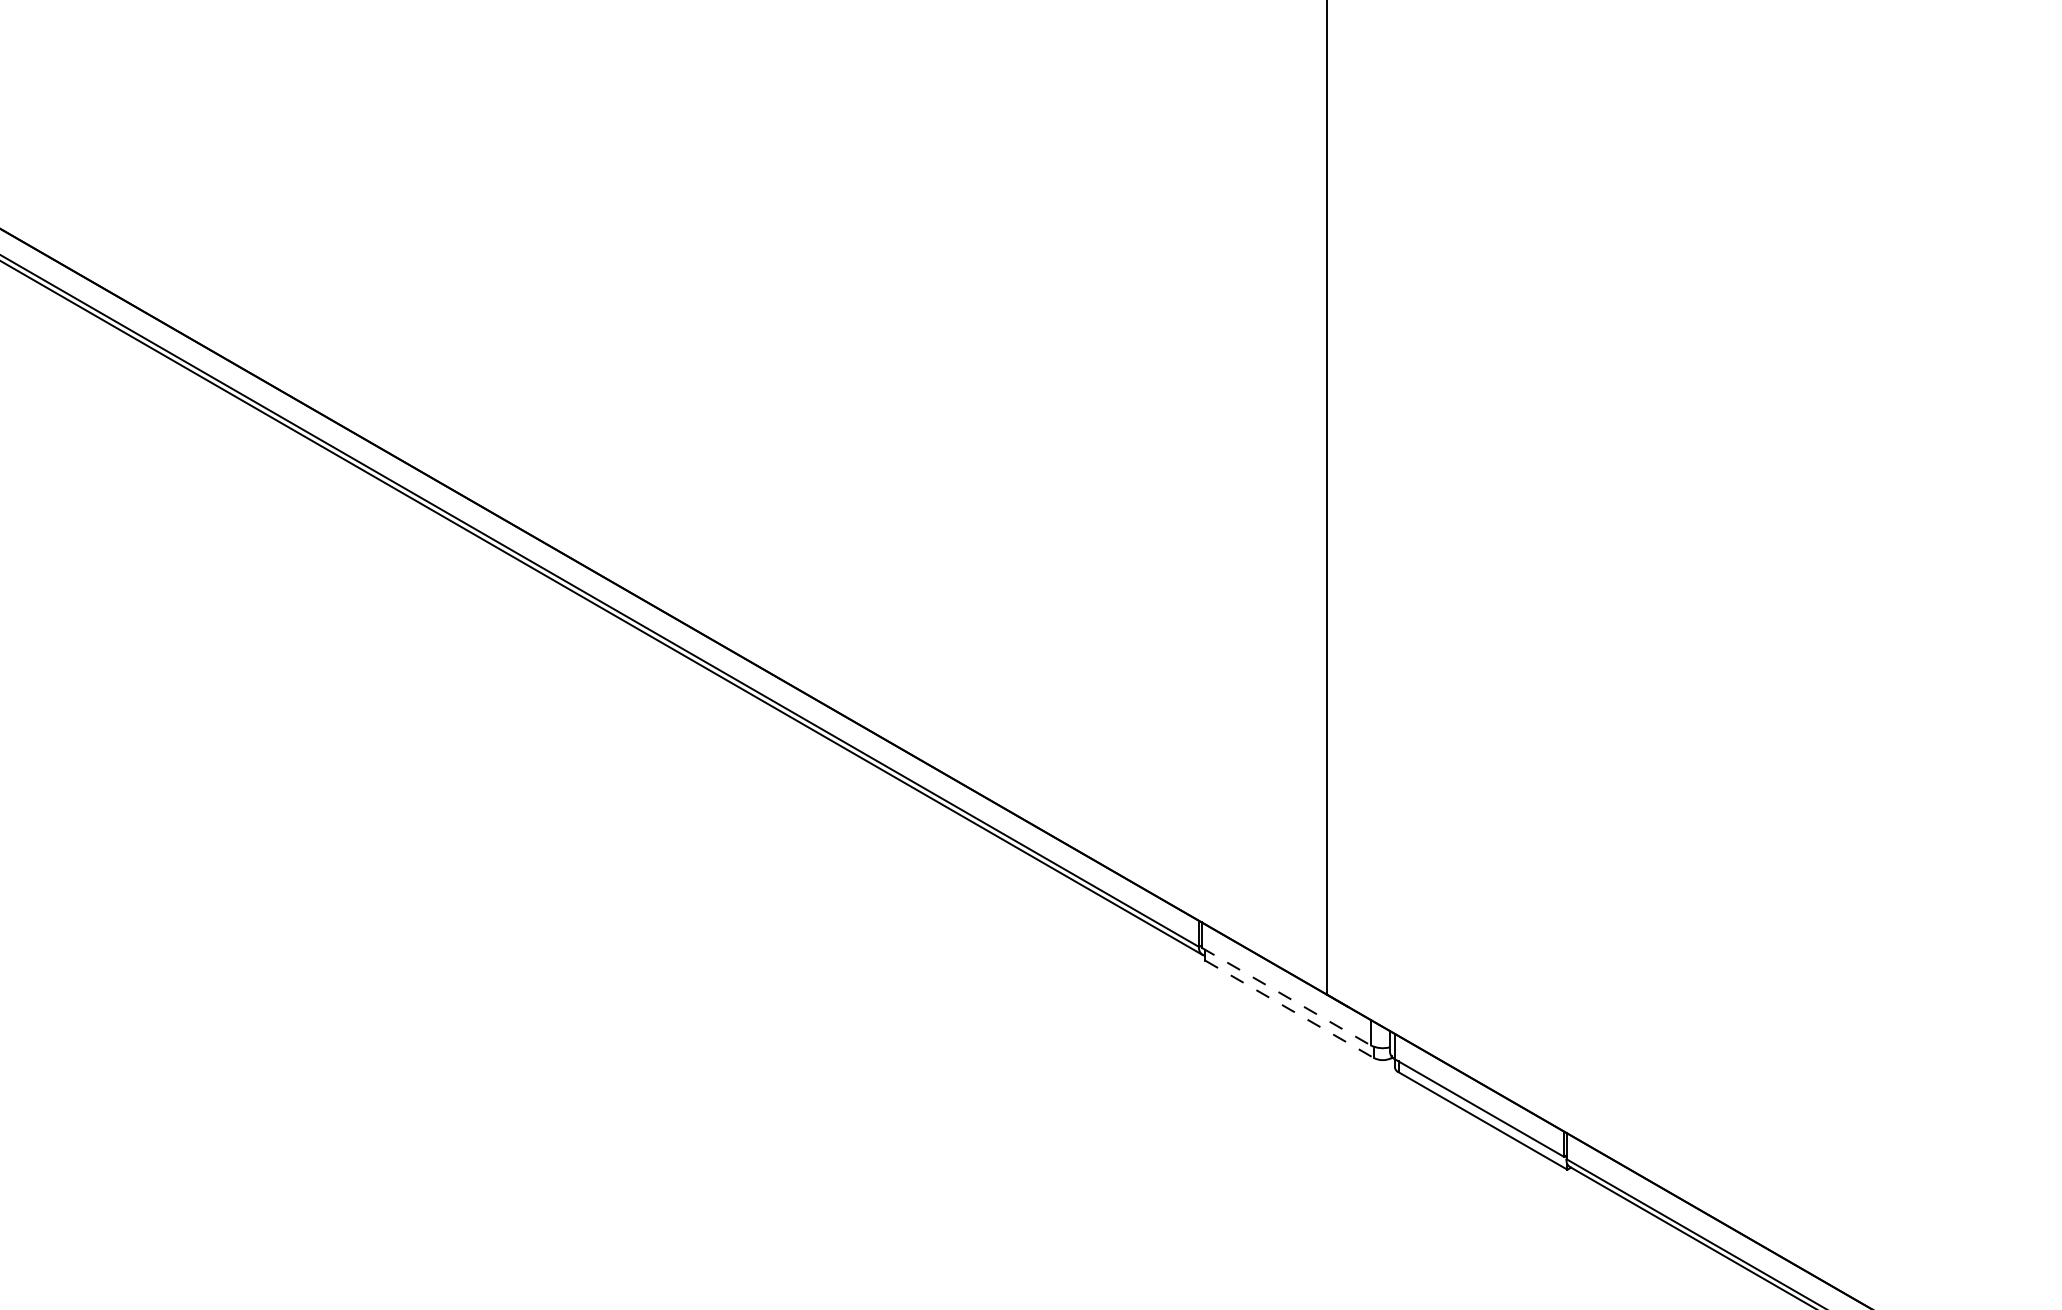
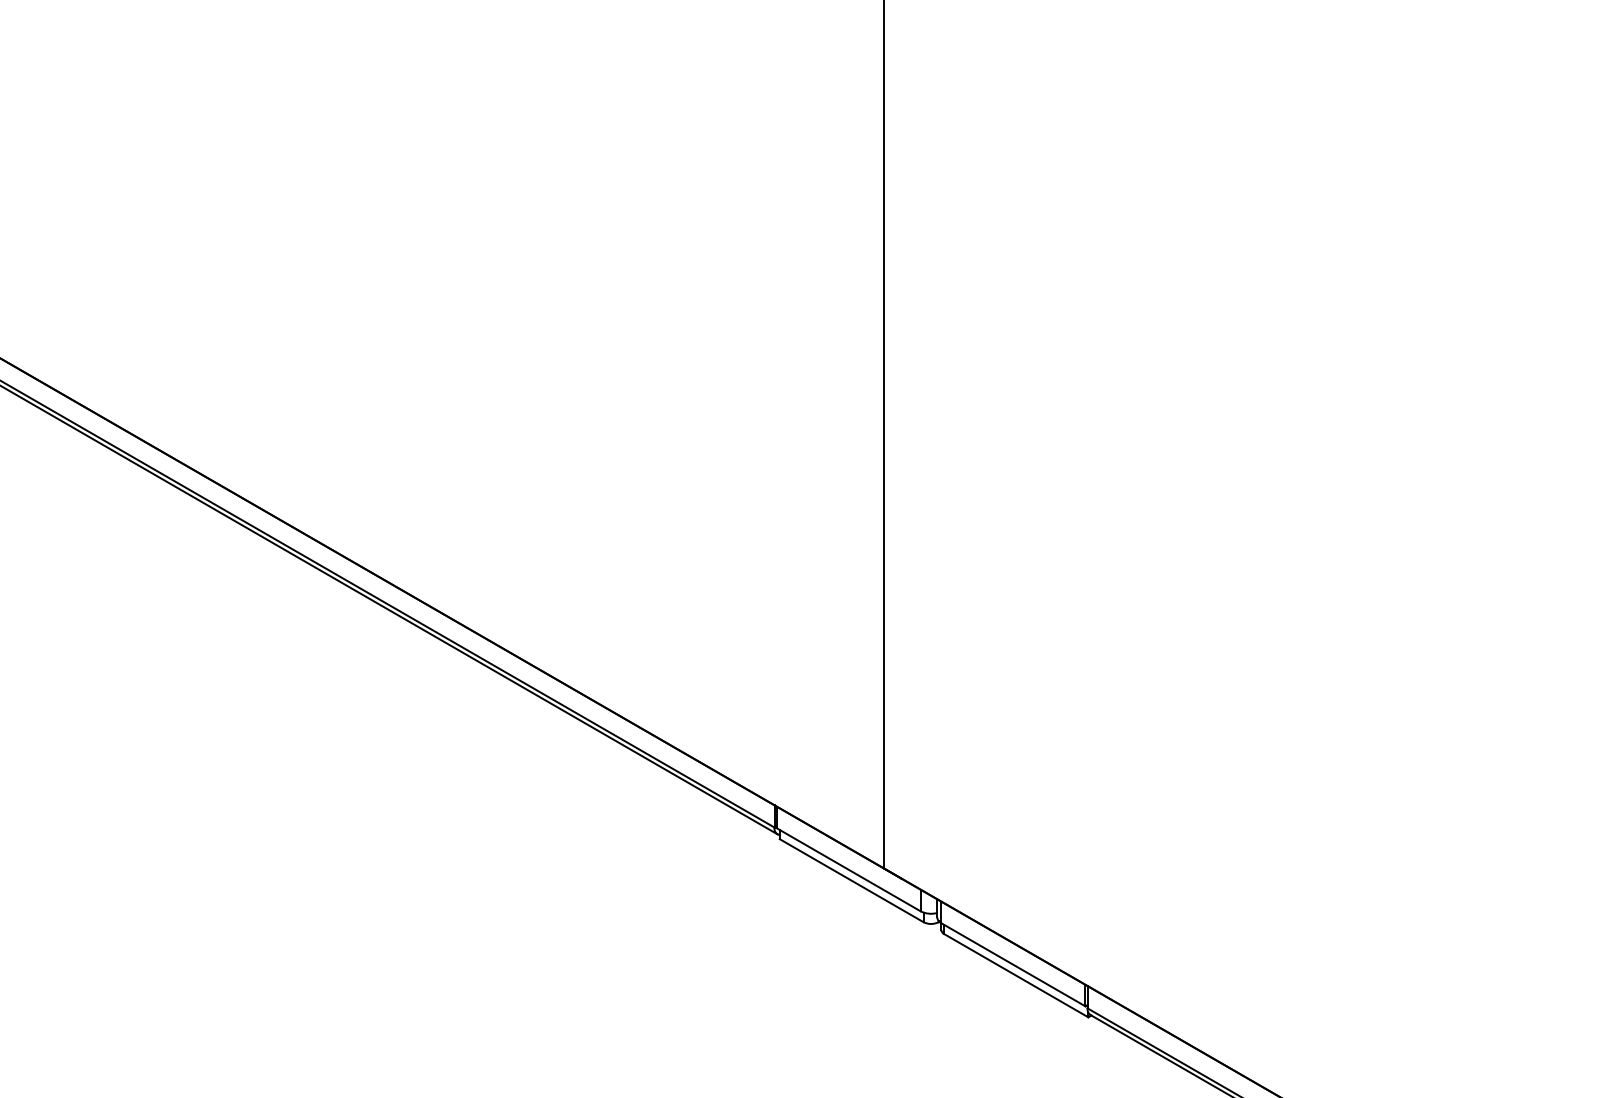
line: (1286, 996) -> (848, 869), dashed -> solid
line: (1289, 1009) -> (851, 880), dashed -> solid

